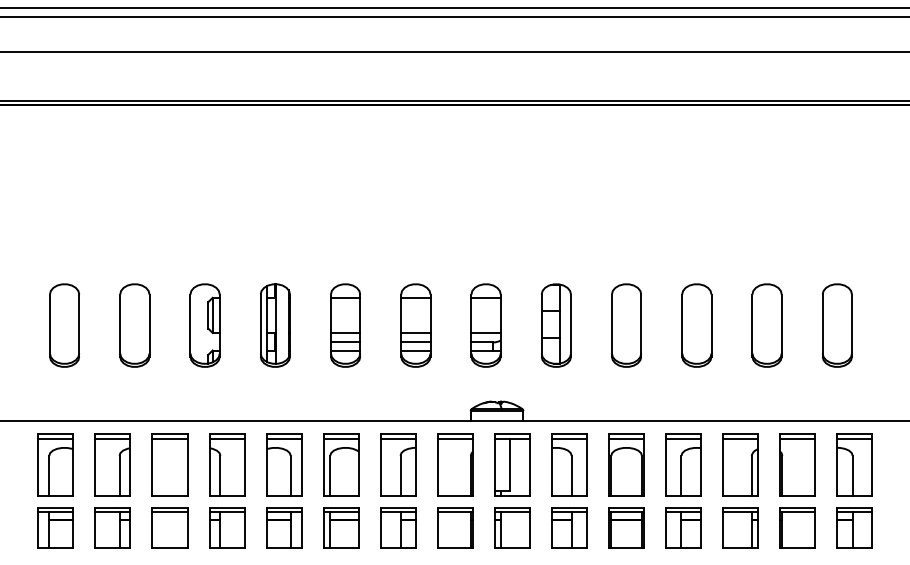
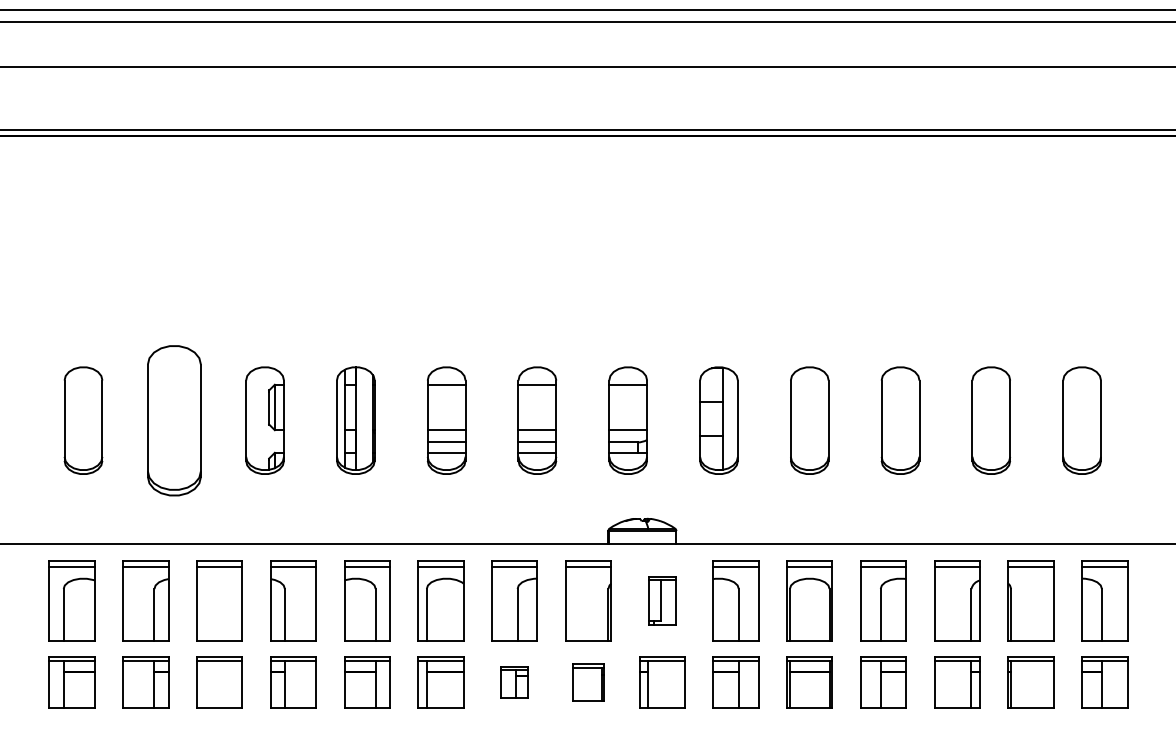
part: (134, 325) -> (173, 420), size x1.4
part: (512, 464) -> (662, 600), size x0.6
part: (398, 528) -> (514, 682), size x0.6
part: (455, 528) -> (588, 682), size x0.7

